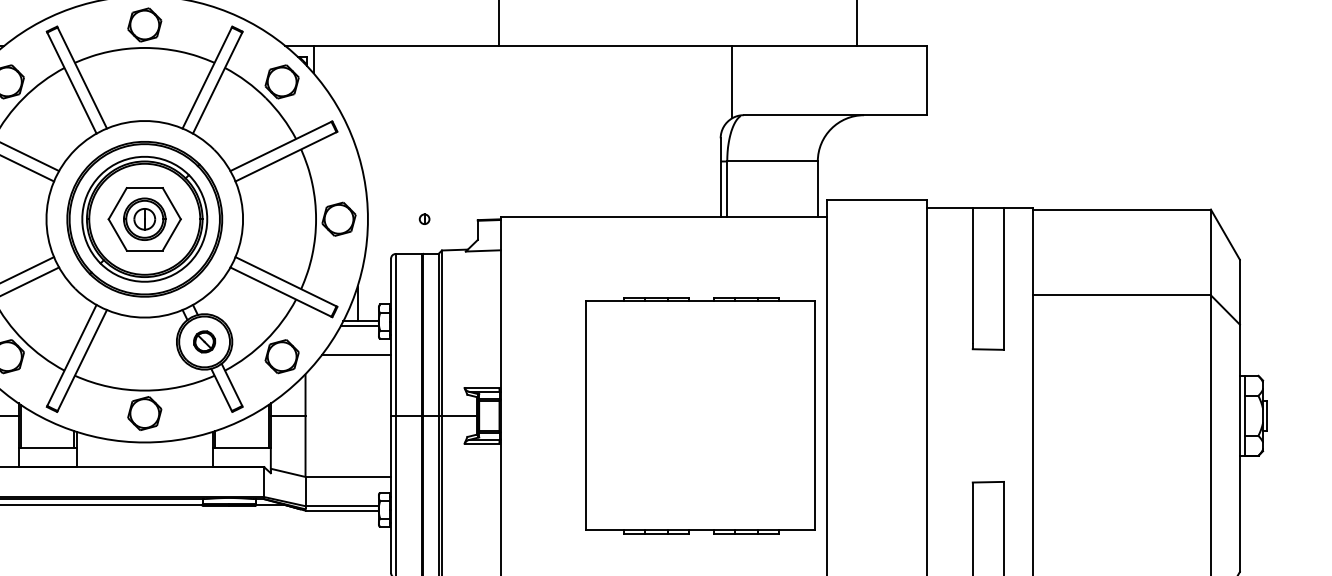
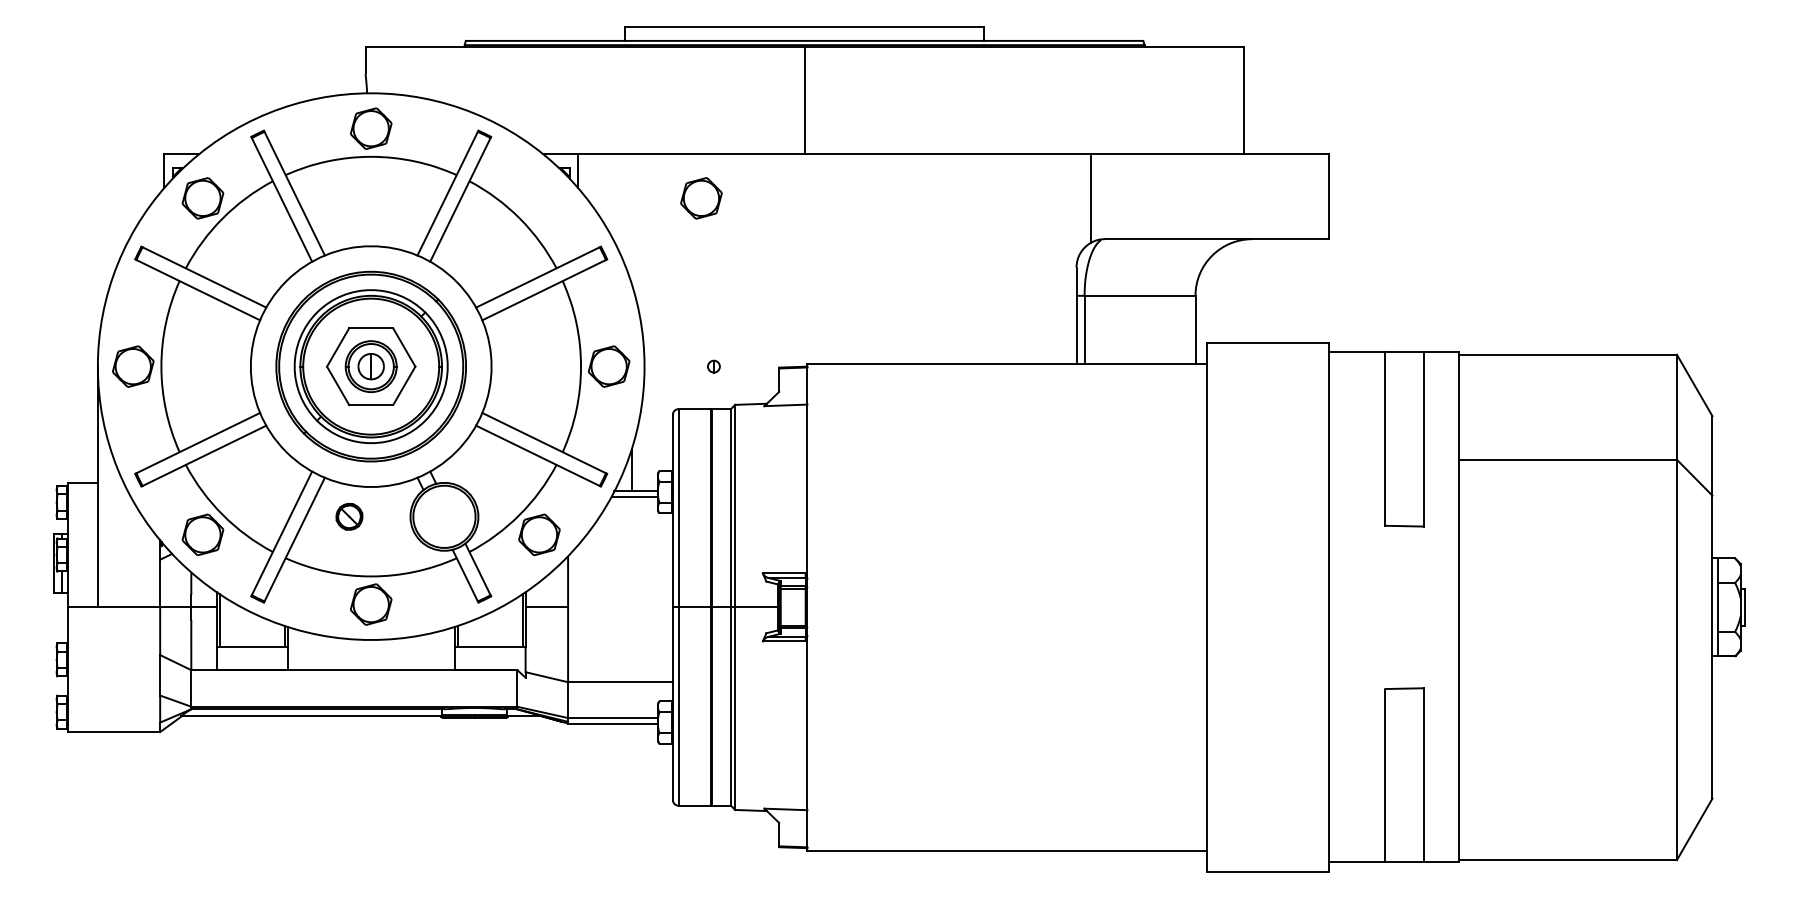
part: (282, 82) -> (701, 198), moved
part: (204, 341) -> (349, 516), moved
line: (356, 354) -> (630, 532), removed
part: (700, 415) -> (1051, 607), removed

